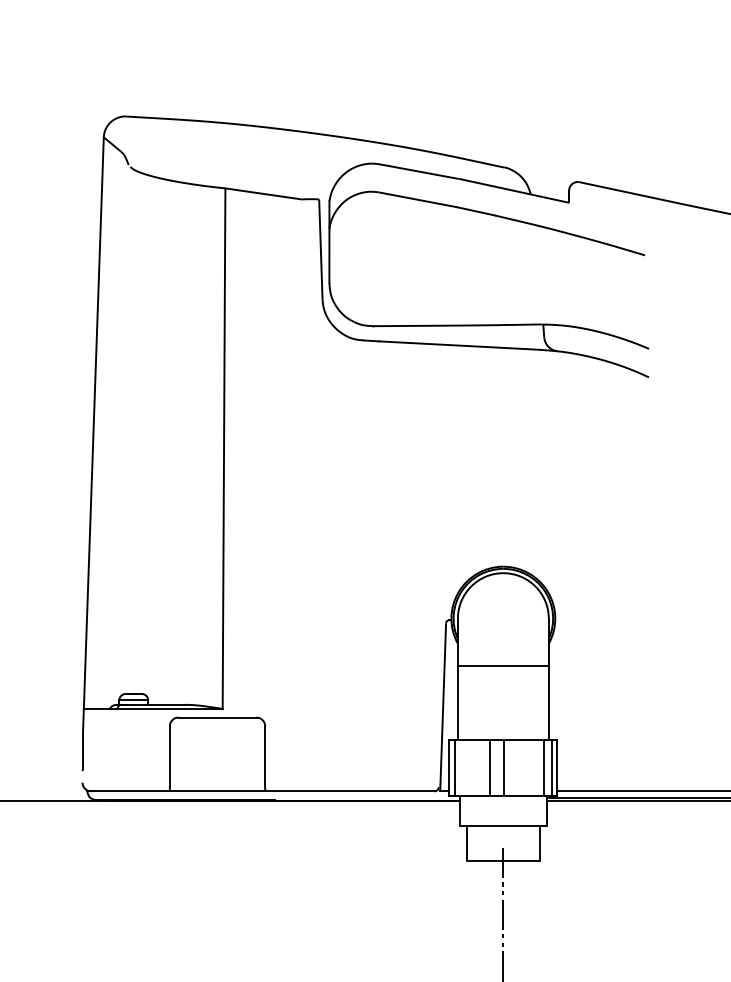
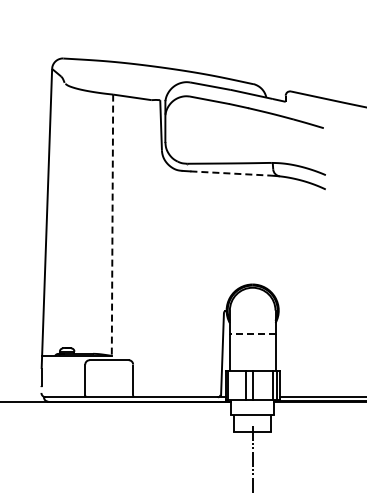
line: (461, 345) -> (231, 173), solid -> dashed
line: (224, 449) -> (112, 225), solid -> dashed
line: (502, 666) -> (252, 334), solid -> dashed

